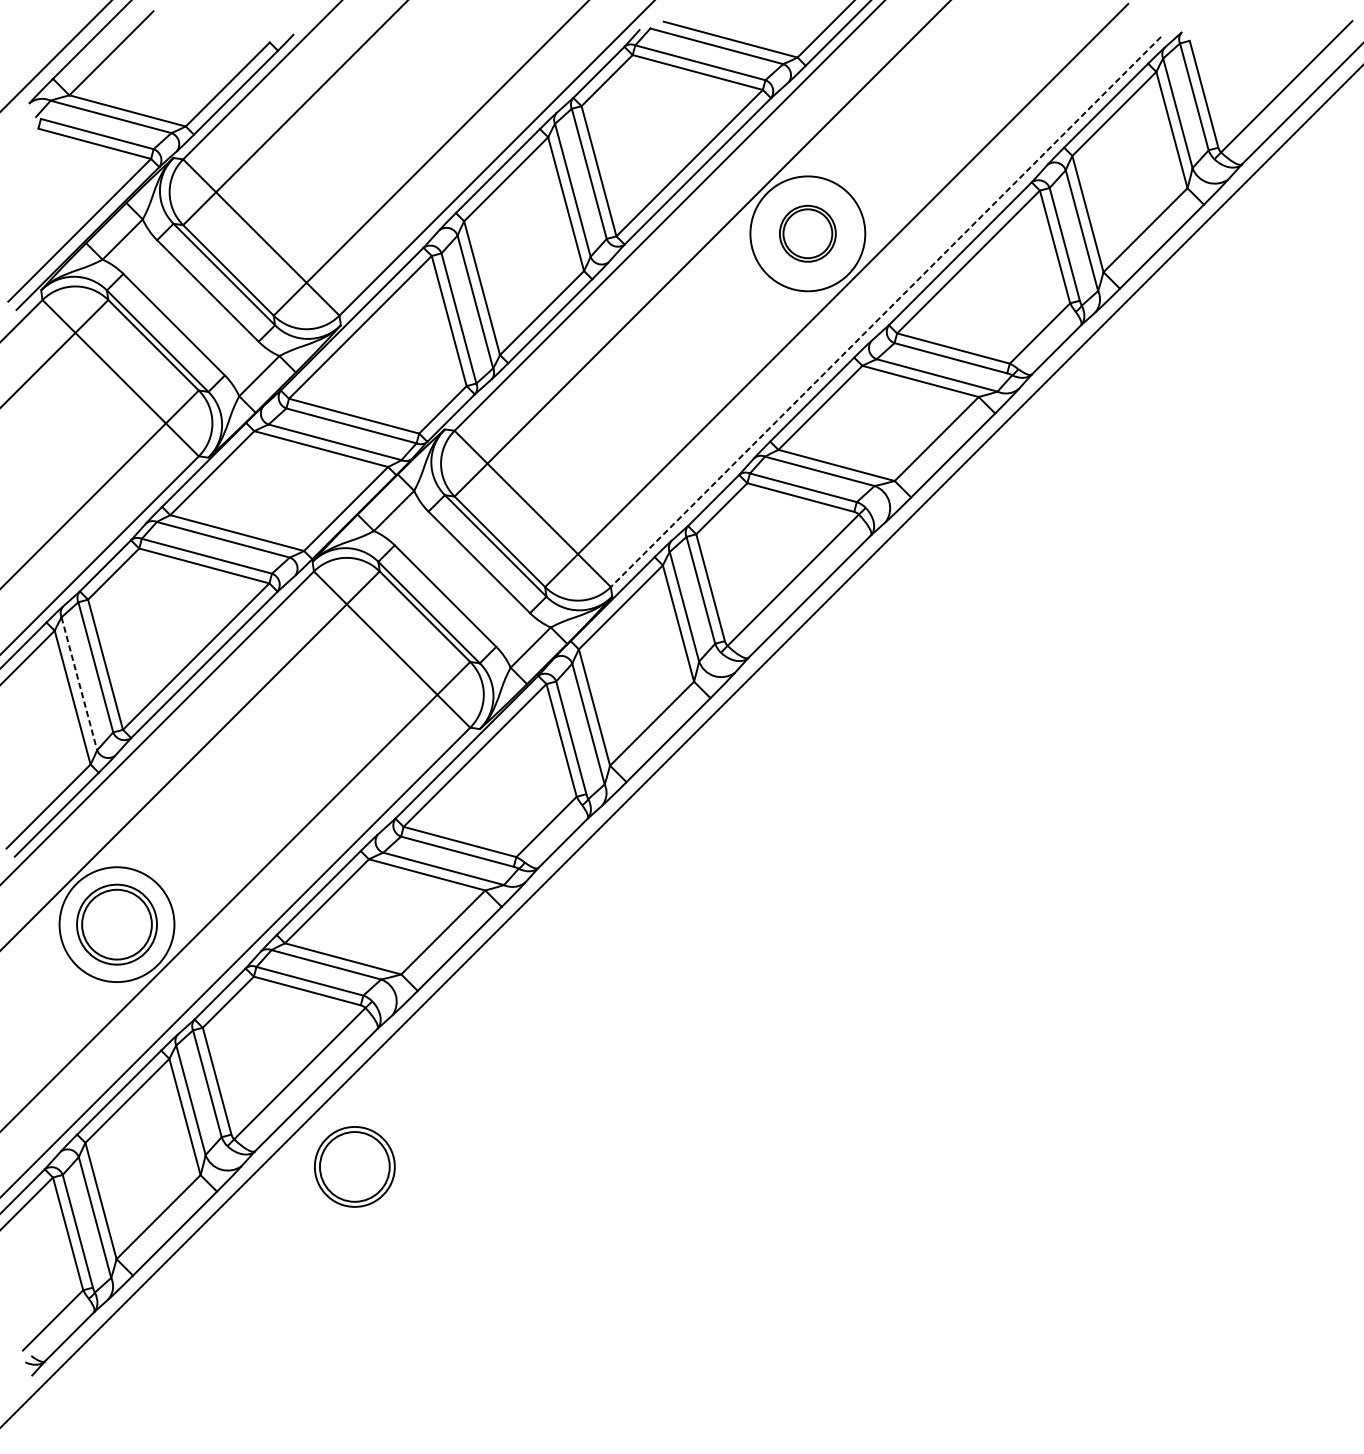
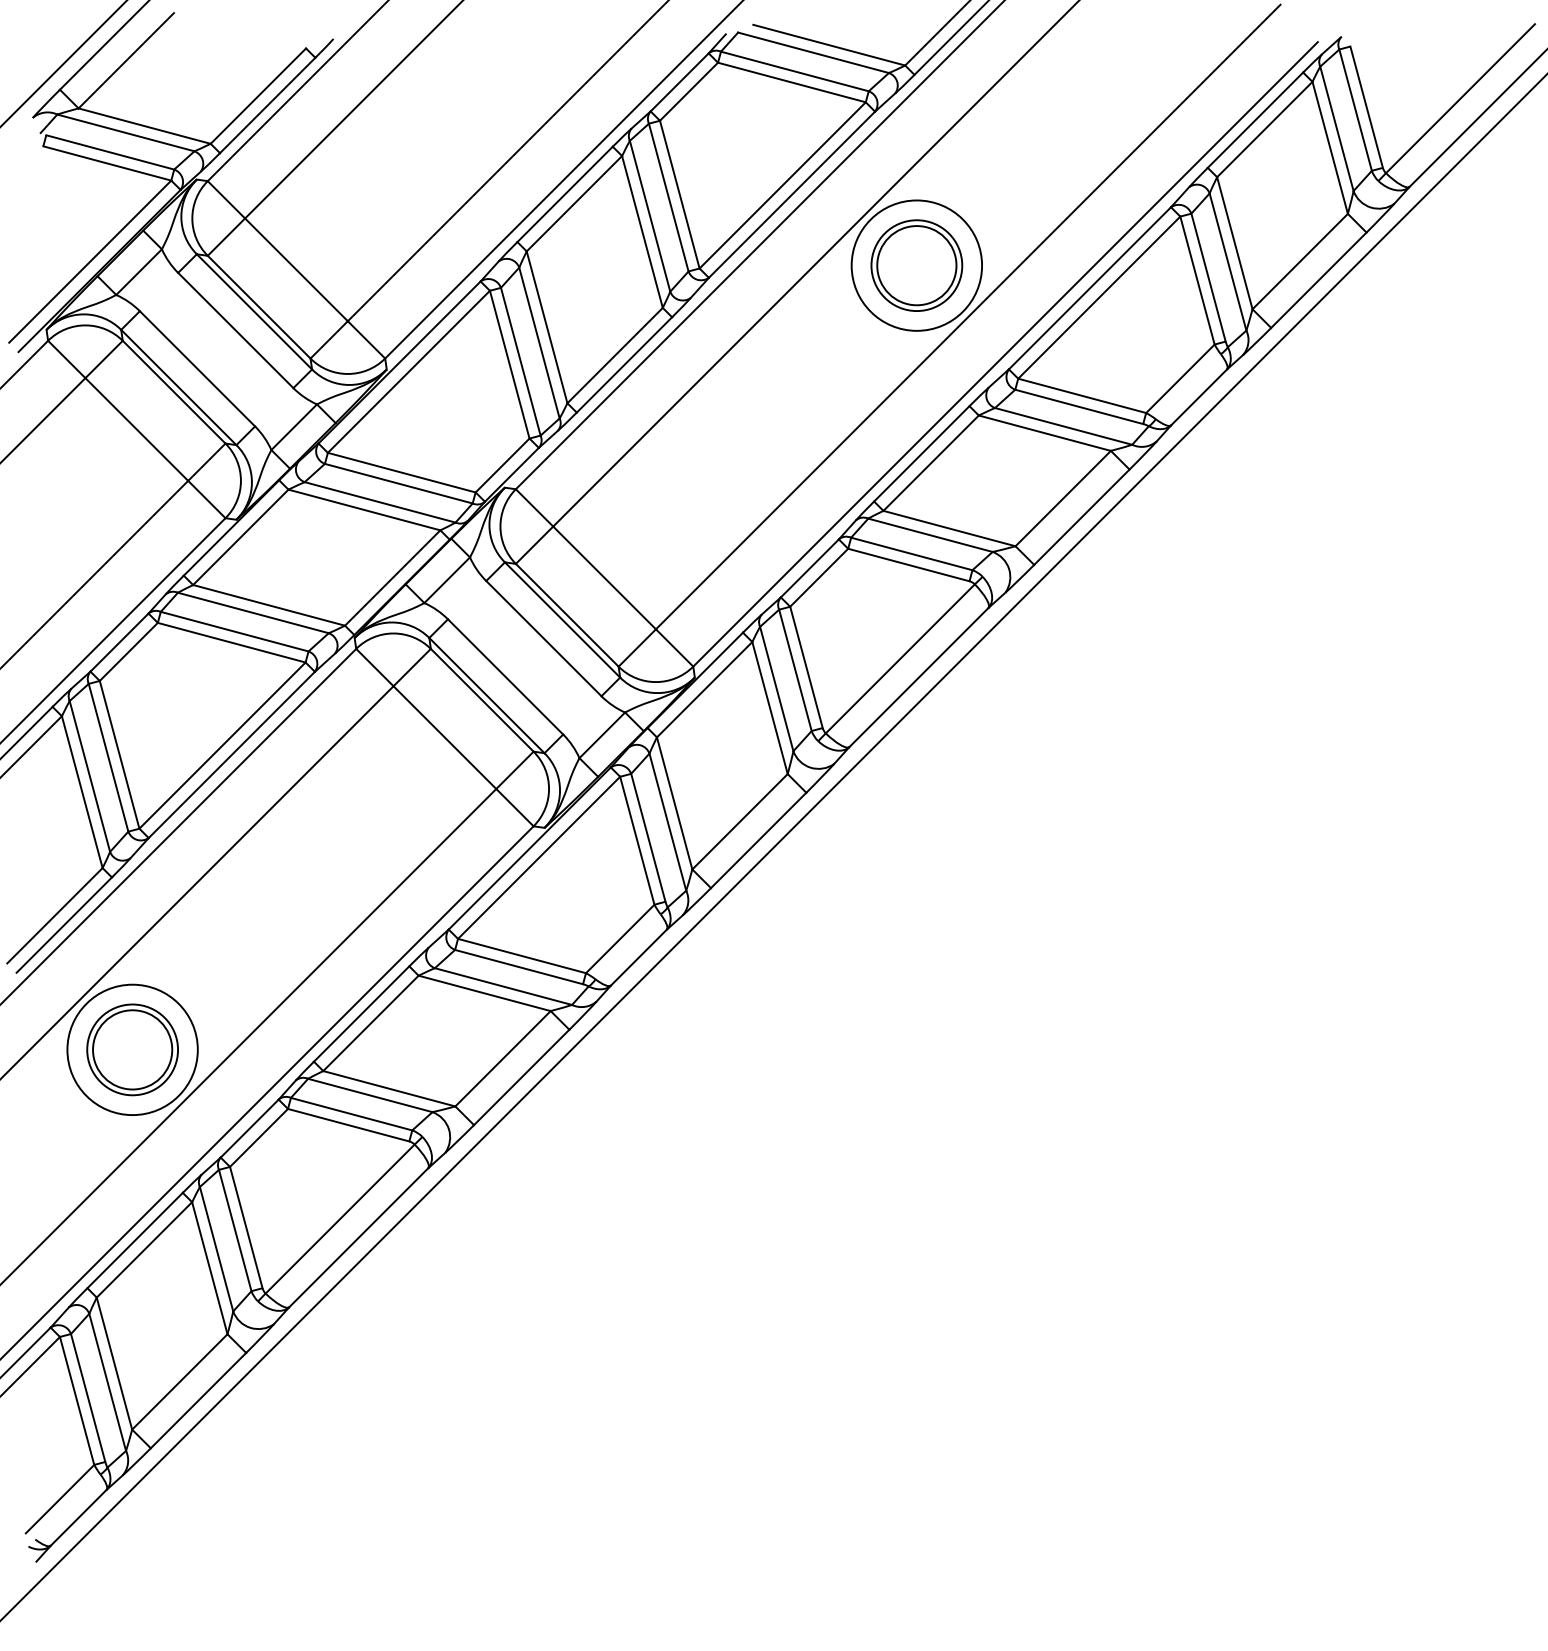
part: (807, 233) -> (916, 265), size x1.43
line: (885, 312) -> (1005, 354), dashed -> solid
line: (79, 683) -> (90, 776), dashed -> solid
part: (354, 1166) -> (402, 1324), removed

